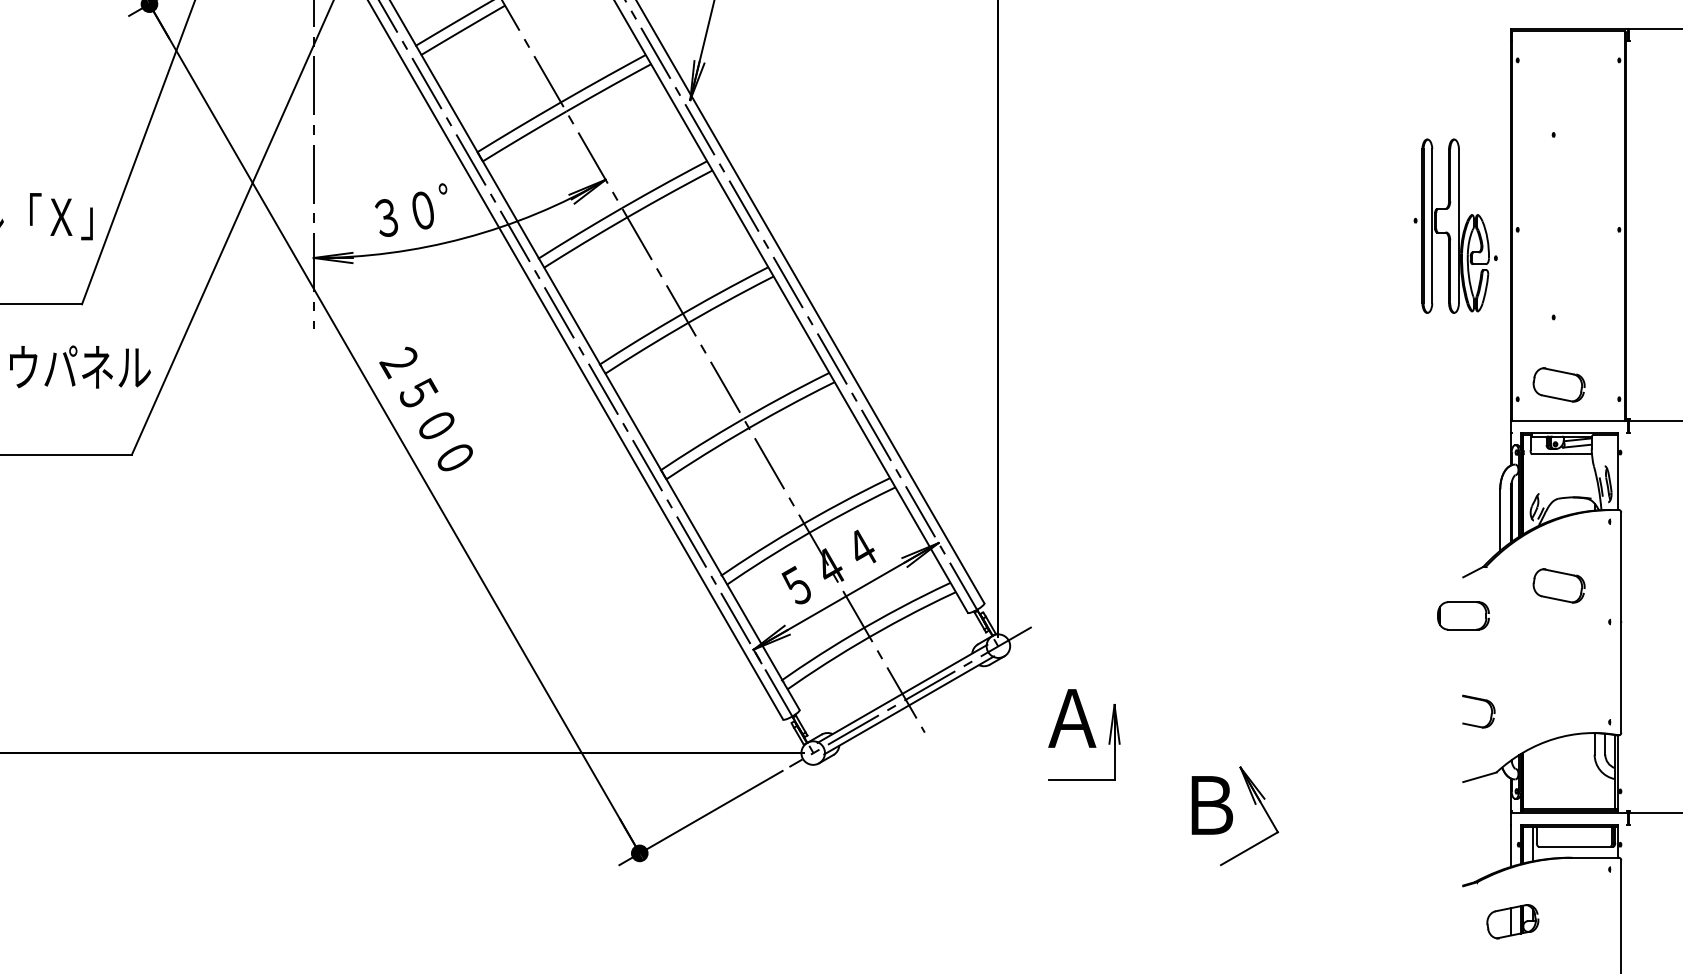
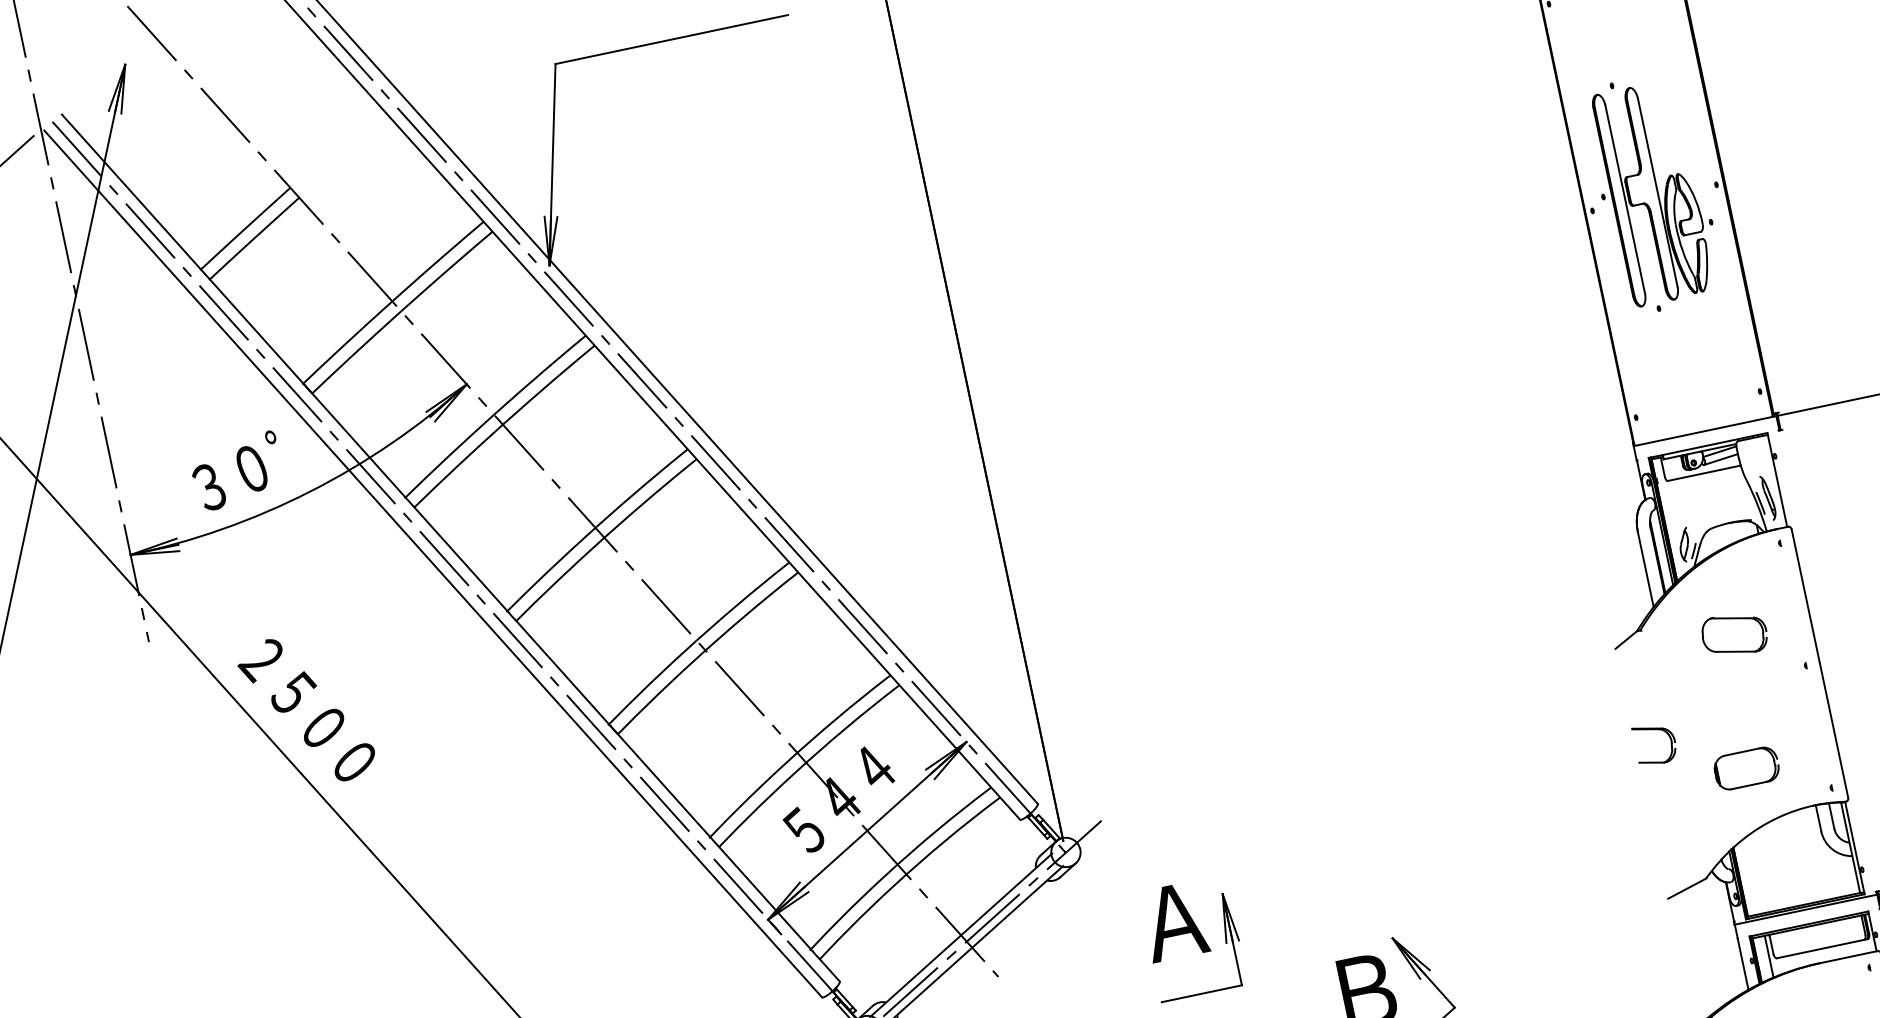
part: (1455, 225) -> (1653, 192), moved
part: (1558, 384) -> (1682, 389), removed
part: (1463, 615) -> (1746, 768), moved
part: (1482, 701) -> (1657, 730), moved

